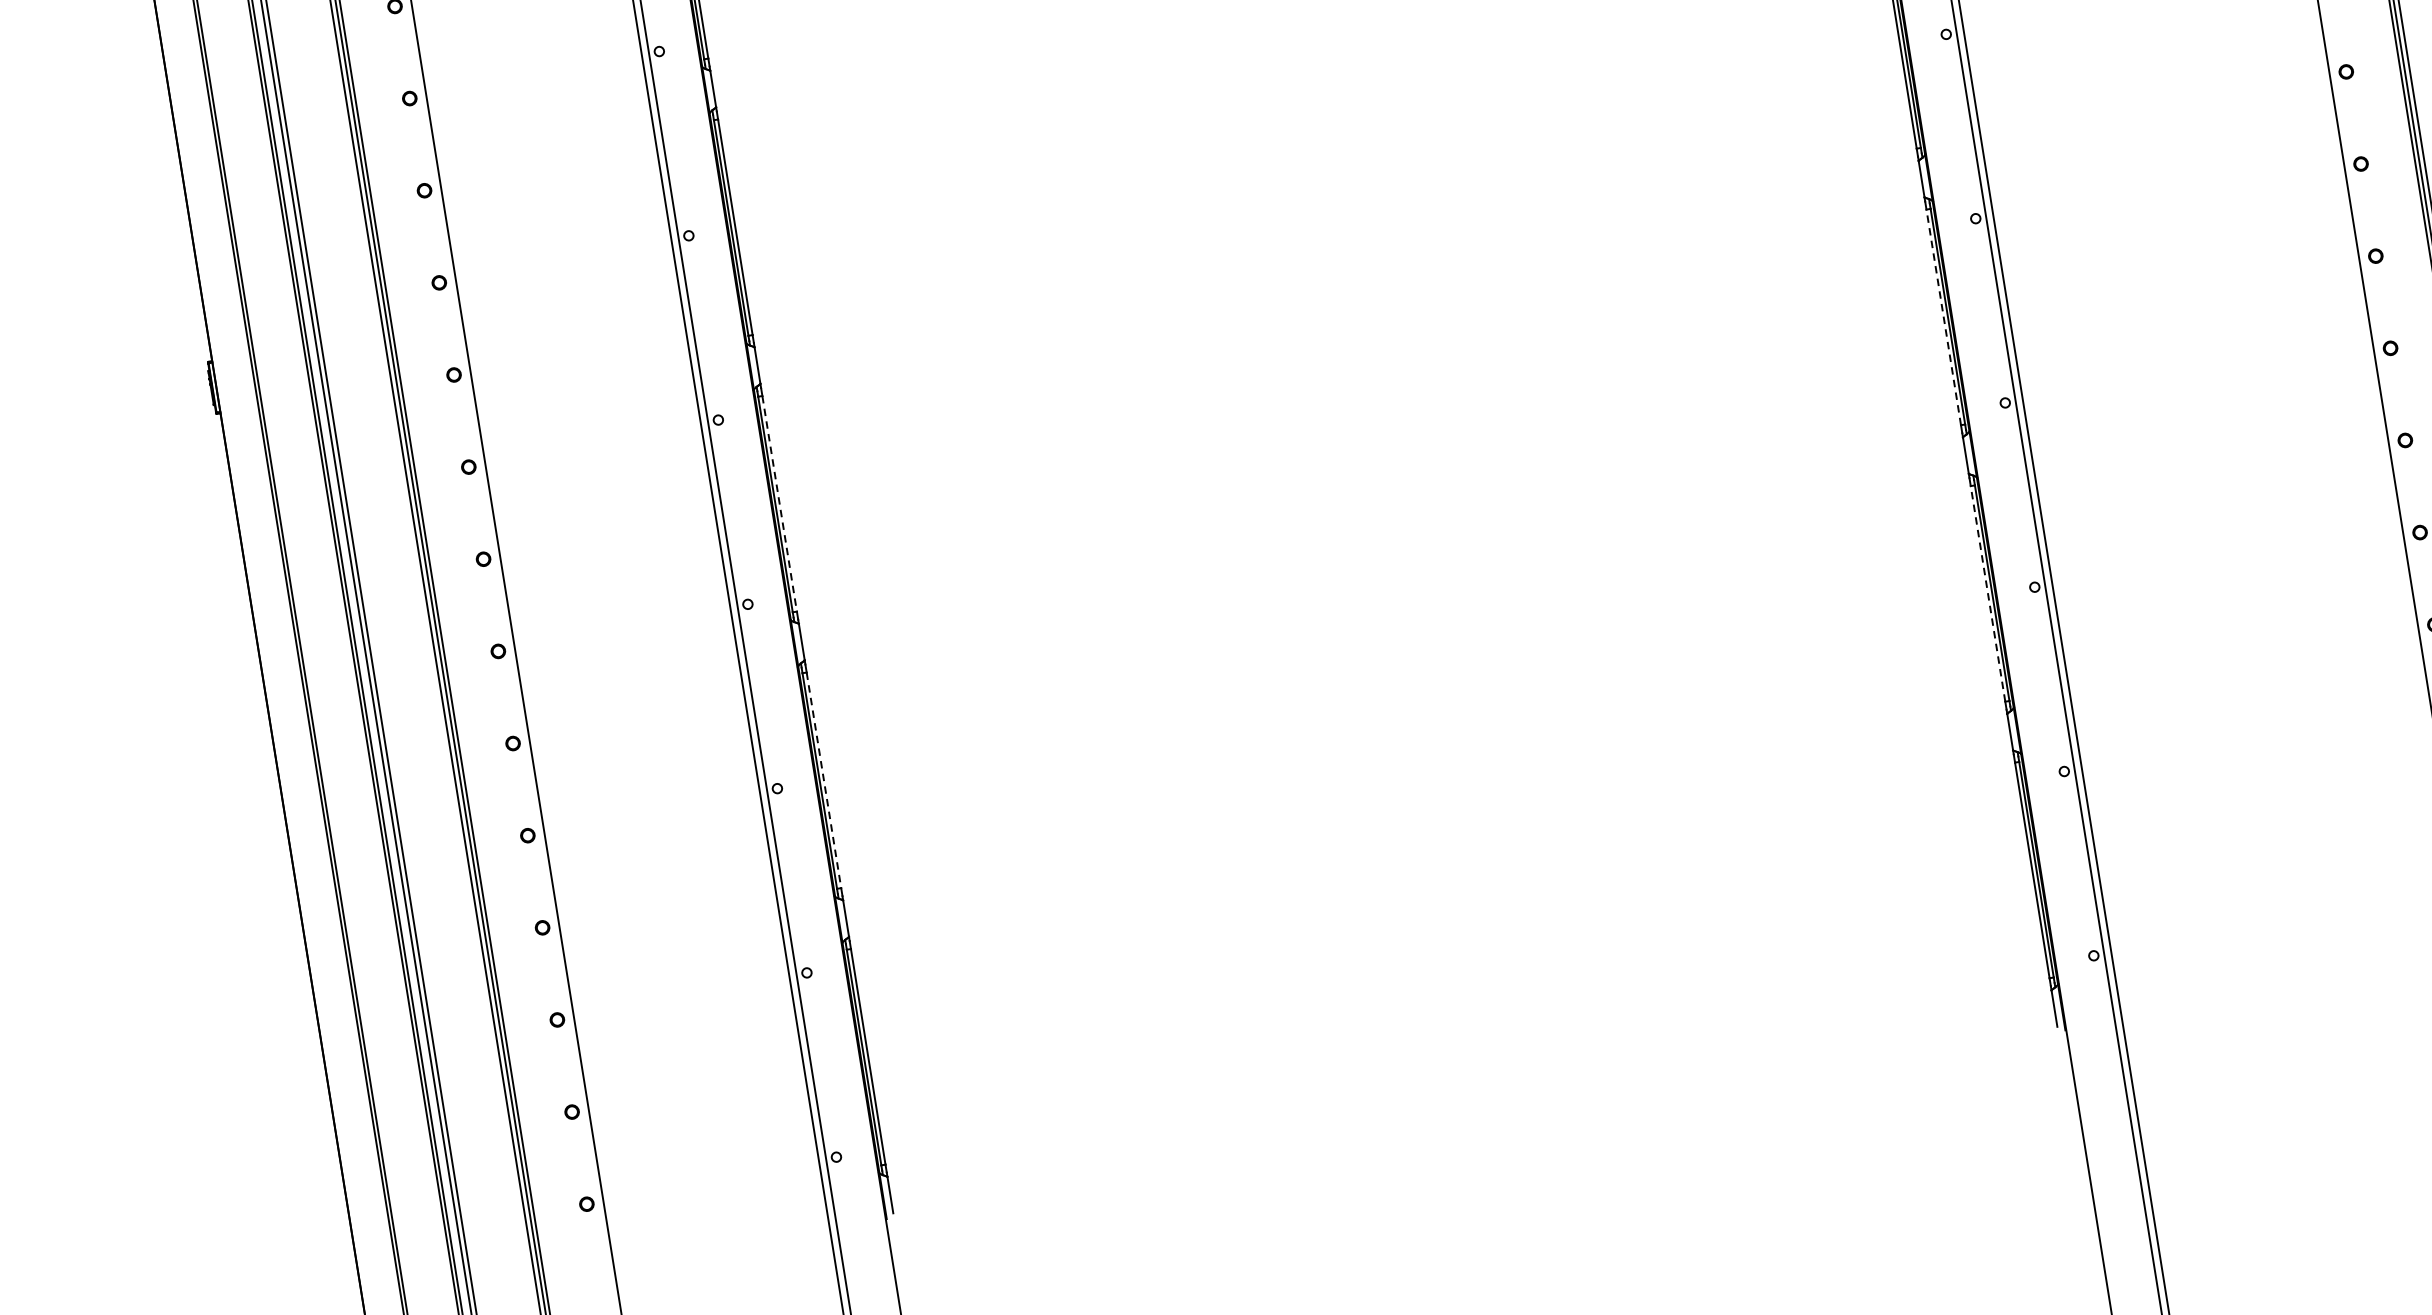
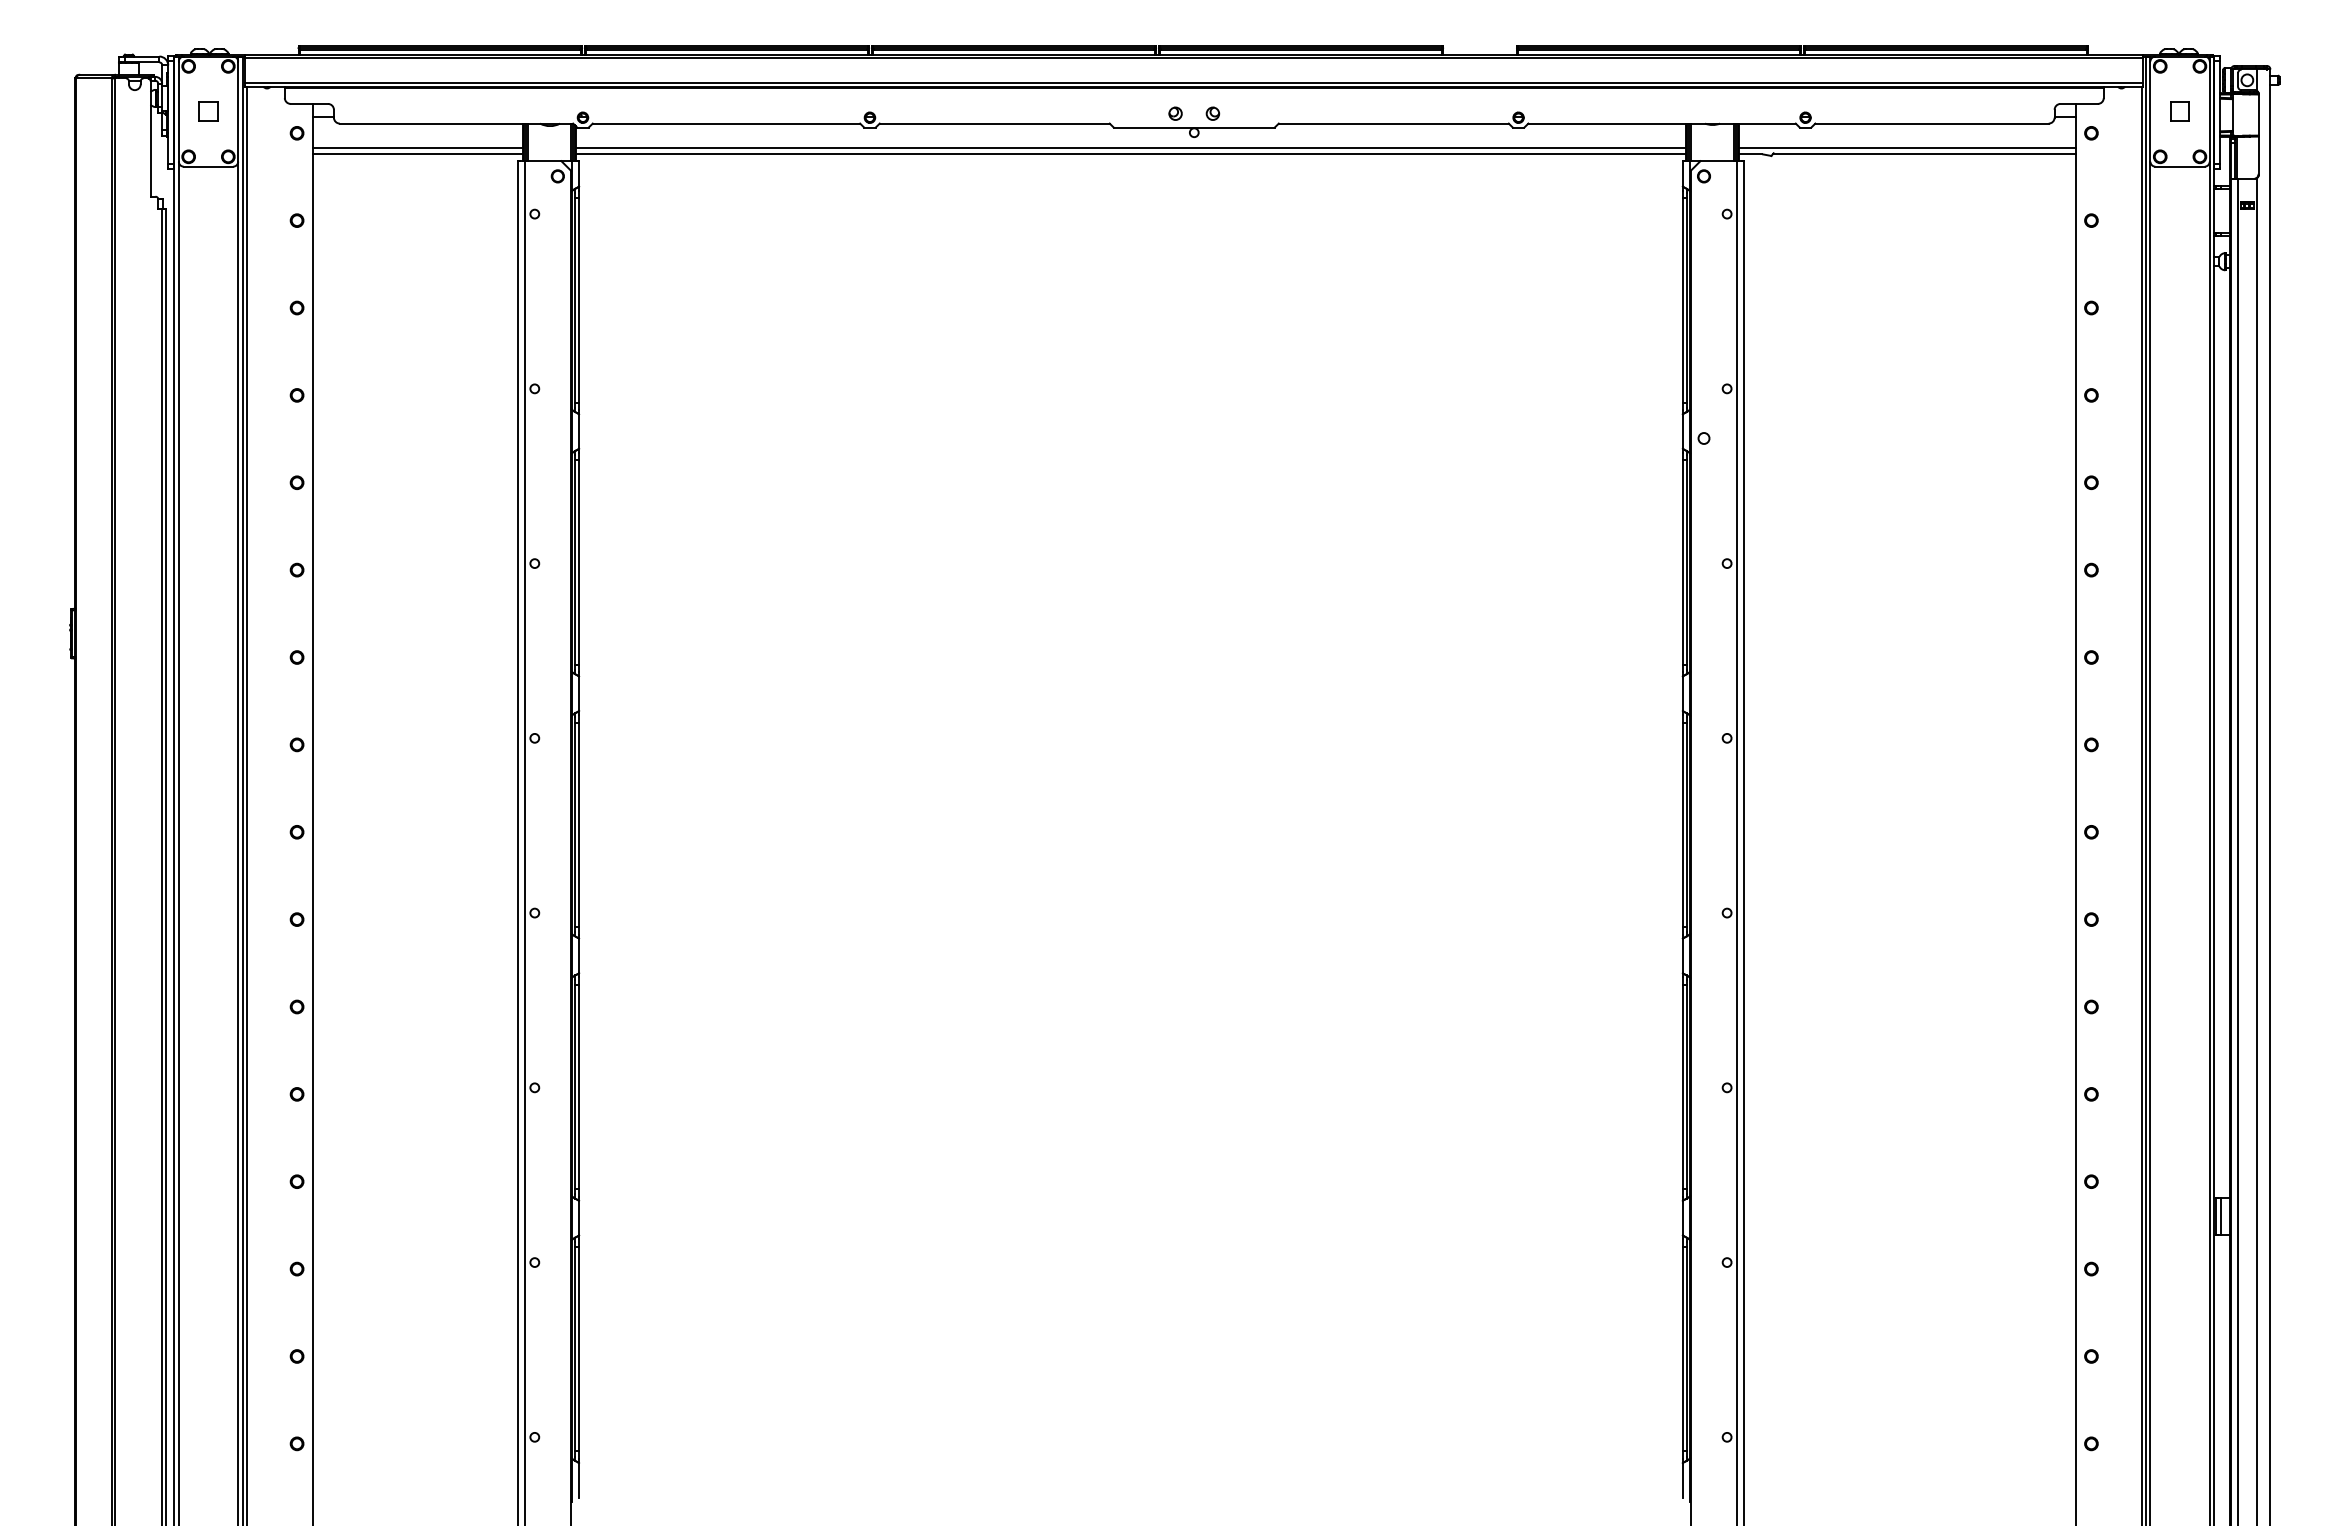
line: (1943, 317) -> (1682, 824), dashed -> solid
line: (780, 504) -> (579, 825), dashed -> solid
line: (1987, 593) -> (1682, 1086), dashed -> solid
line: (824, 780) -> (579, 1087), dashed -> solid

